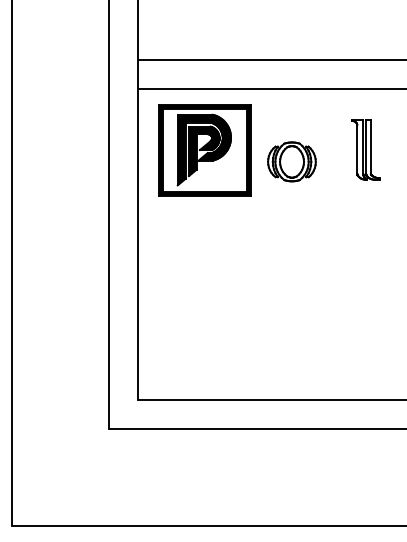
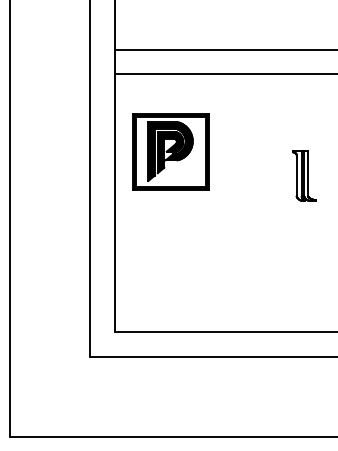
part: (365, 149) -> (303, 176), moved
part: (204, 150) -> (170, 151), moved
part: (291, 161) -> (242, 134), removed

